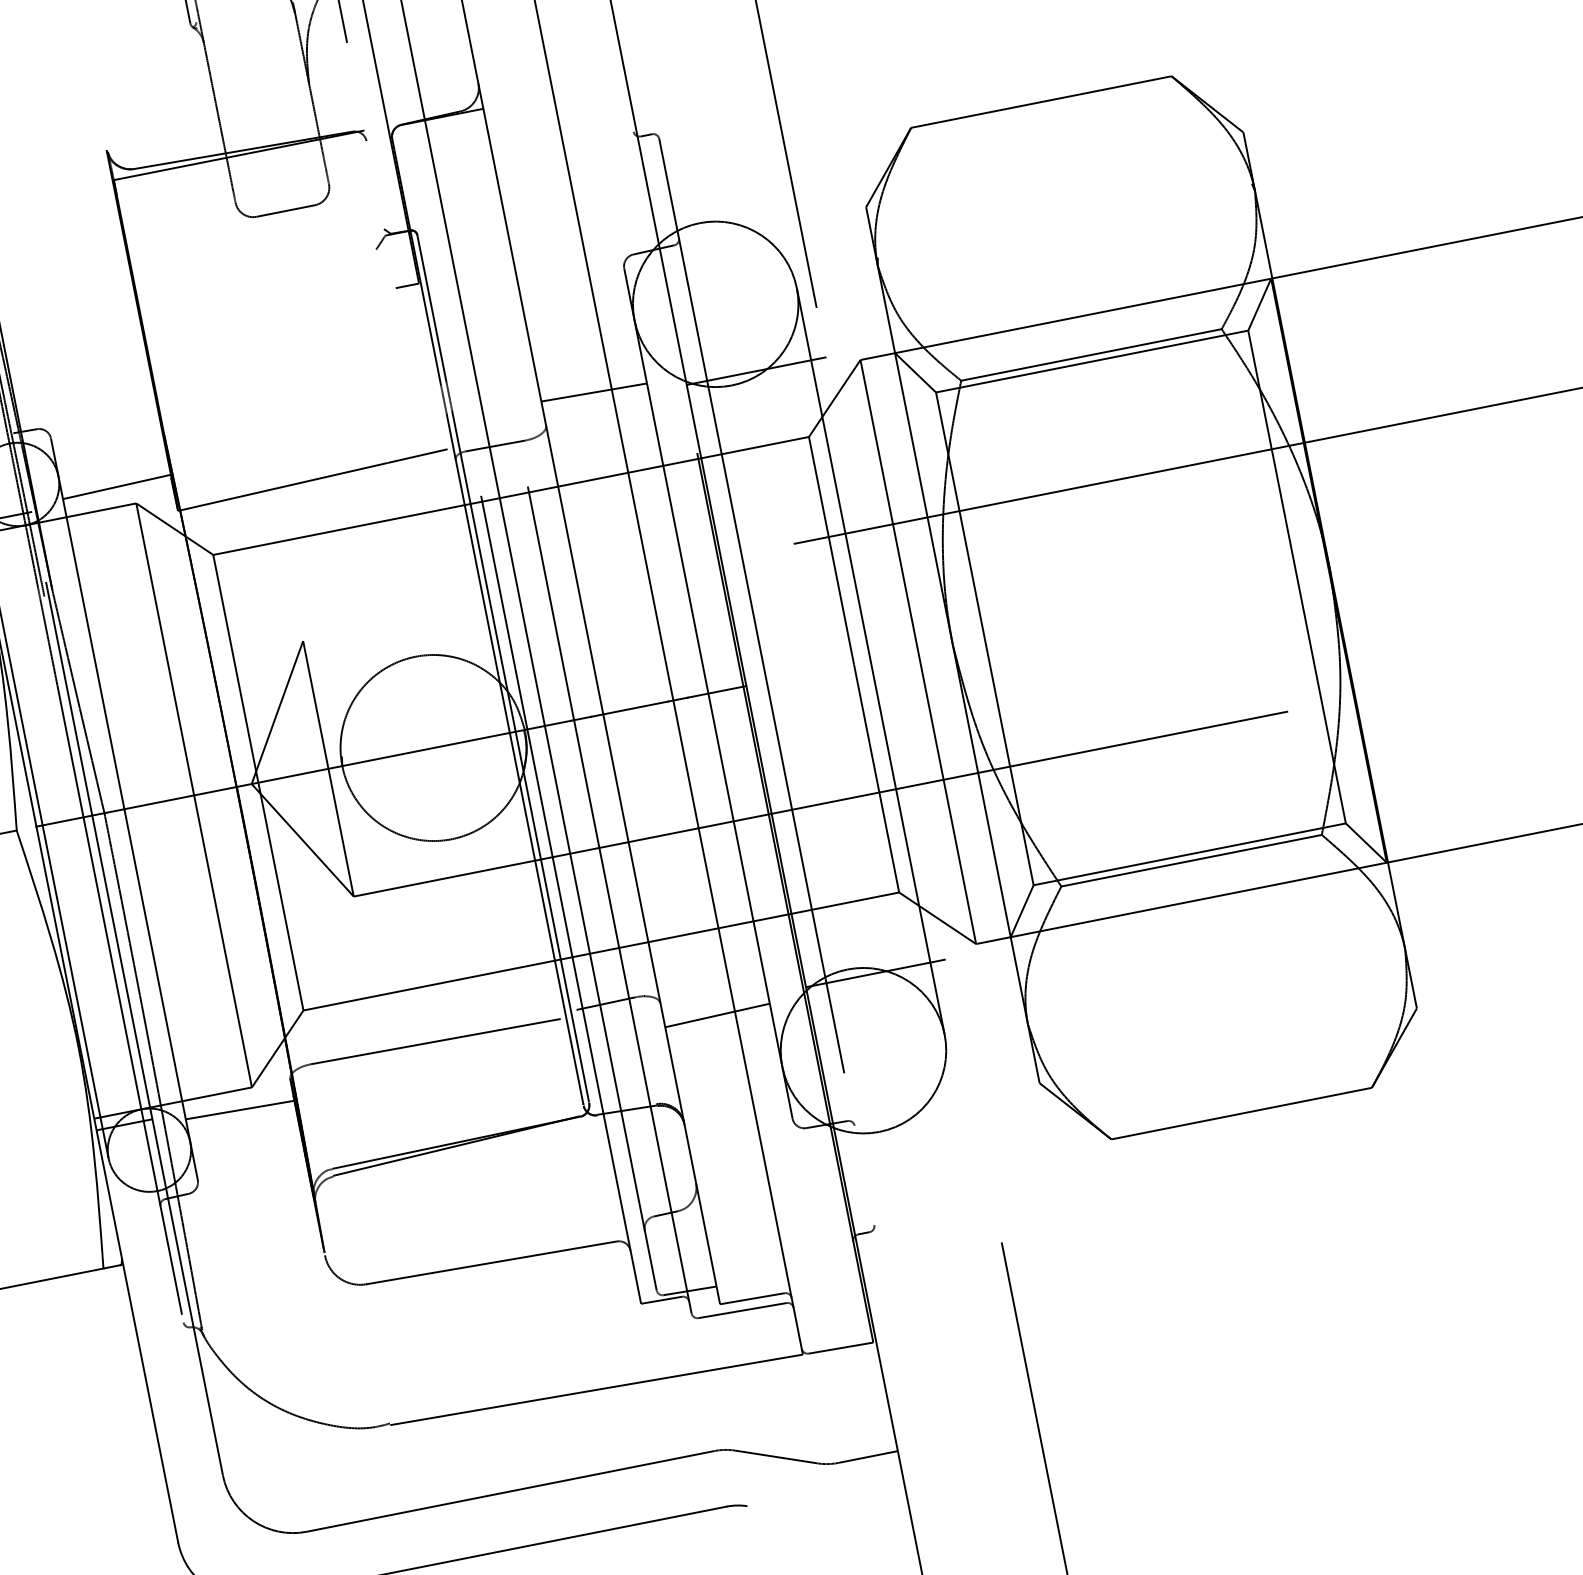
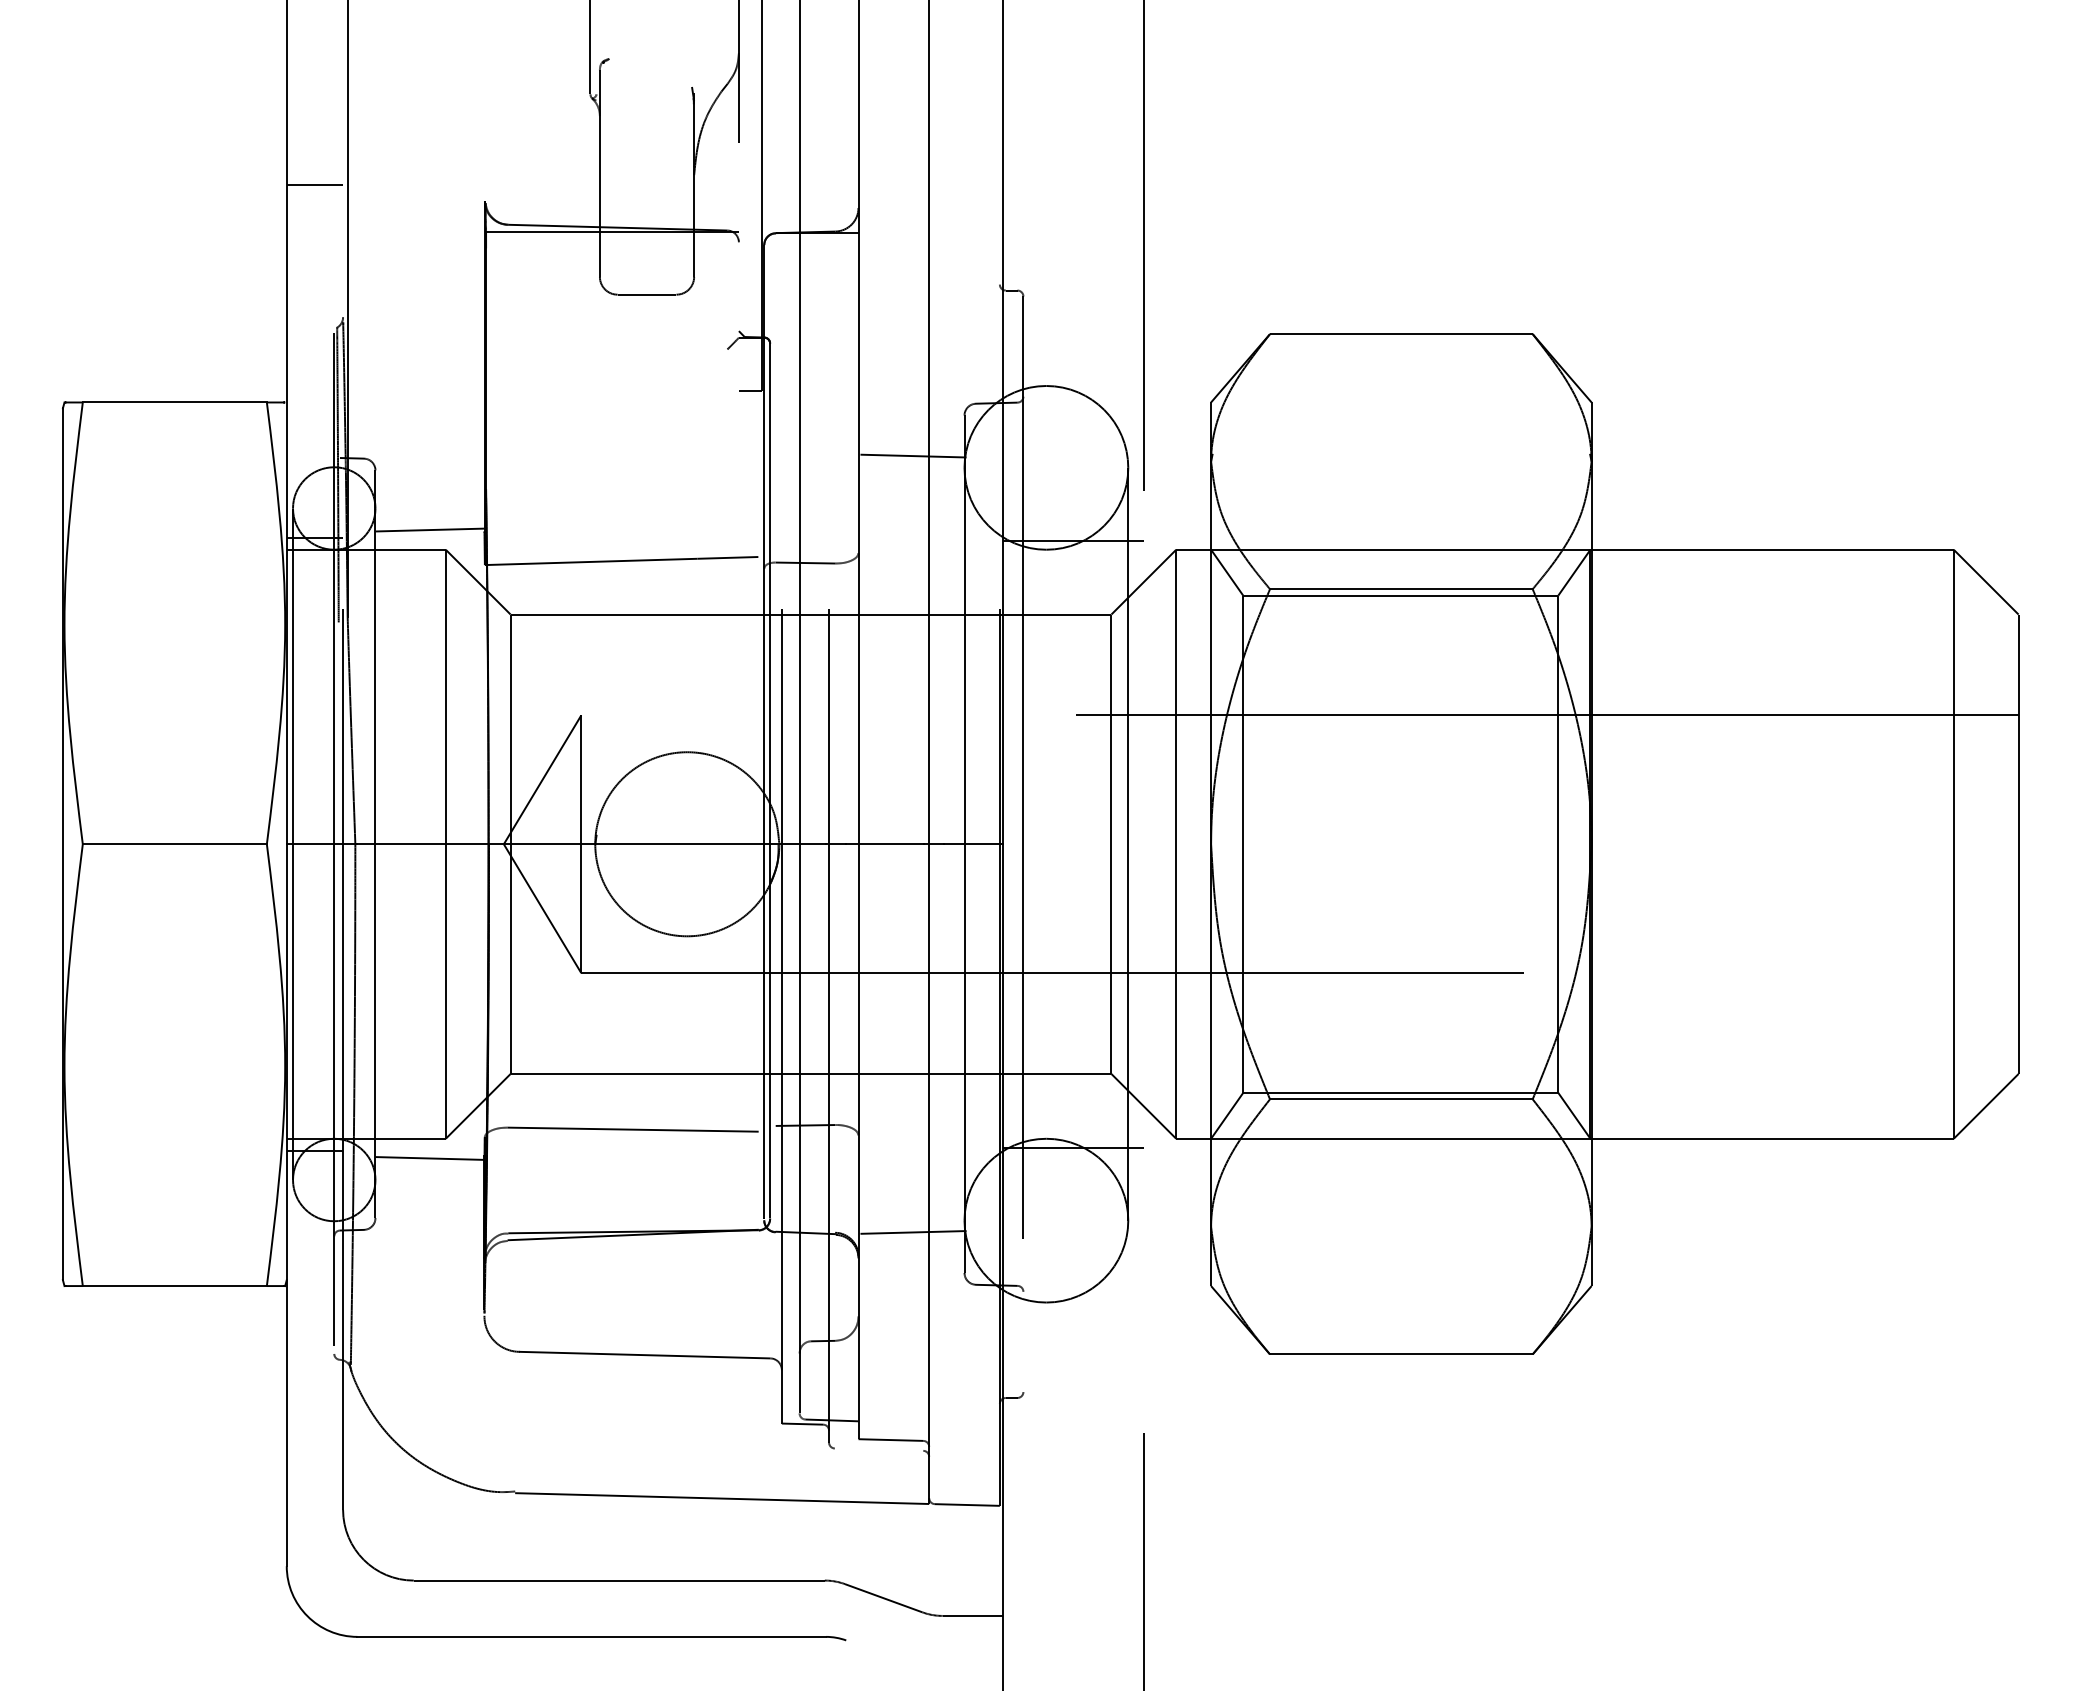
line: (594, 391) -> (913, 455), moved
line: (717, 1015) -> (913, 1232), moved
line: (741, 1310) -> (878, 1449), removed

